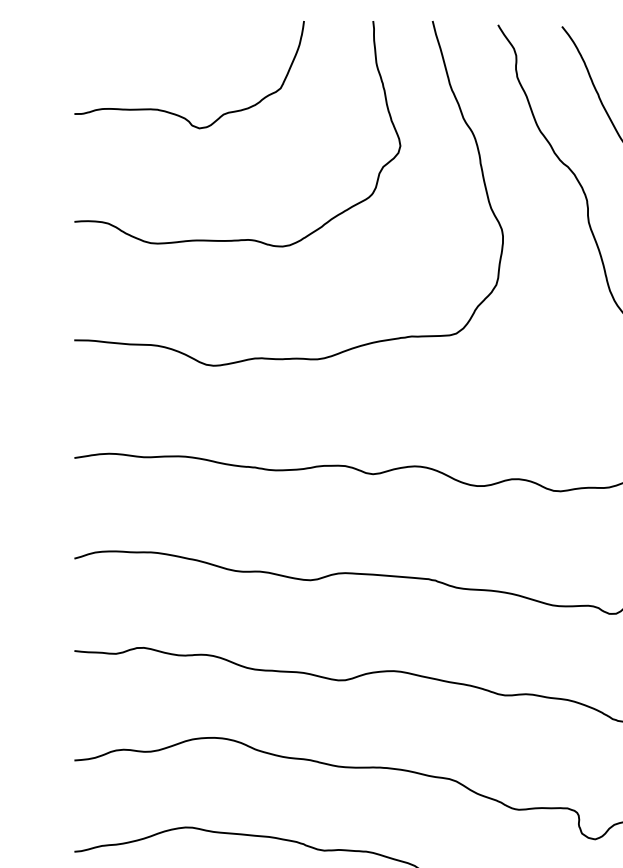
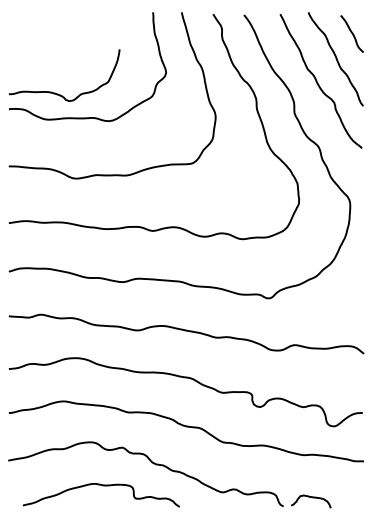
curve: (177, 112) -> (58, 93), moved

